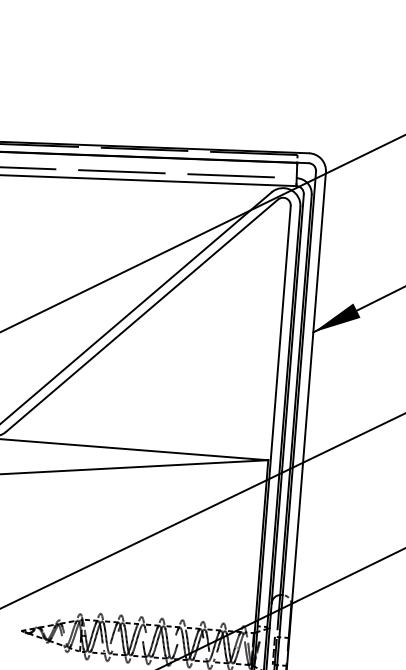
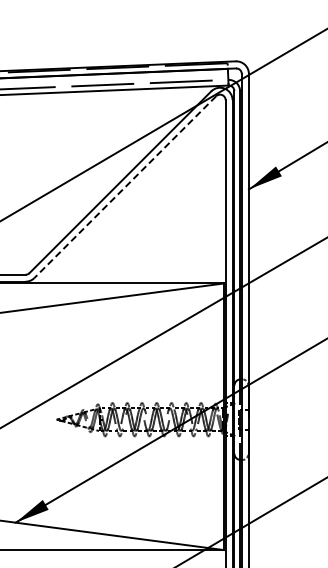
line: (142, 316) -> (125, 187), solid -> dashed

